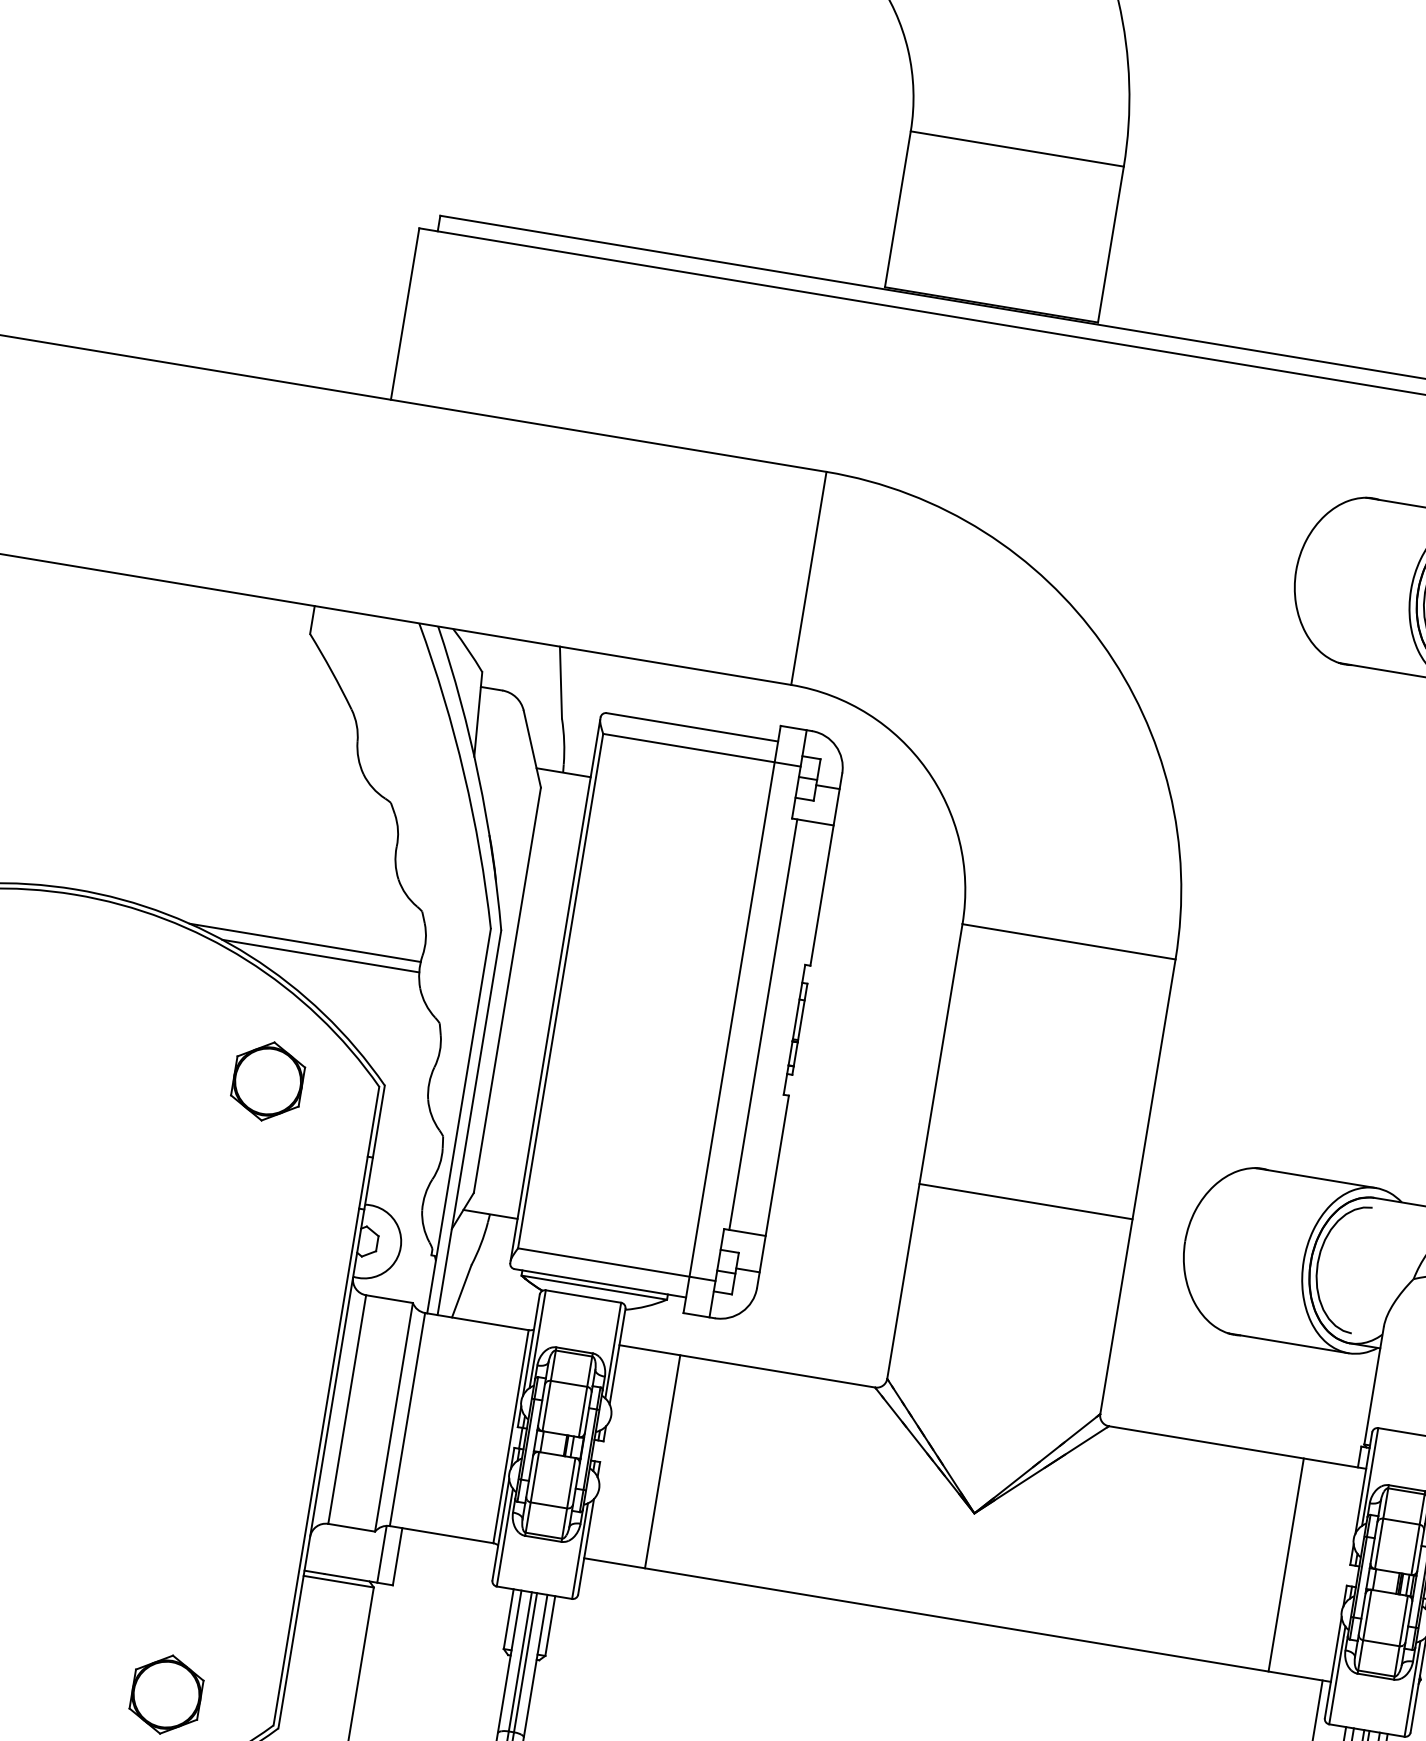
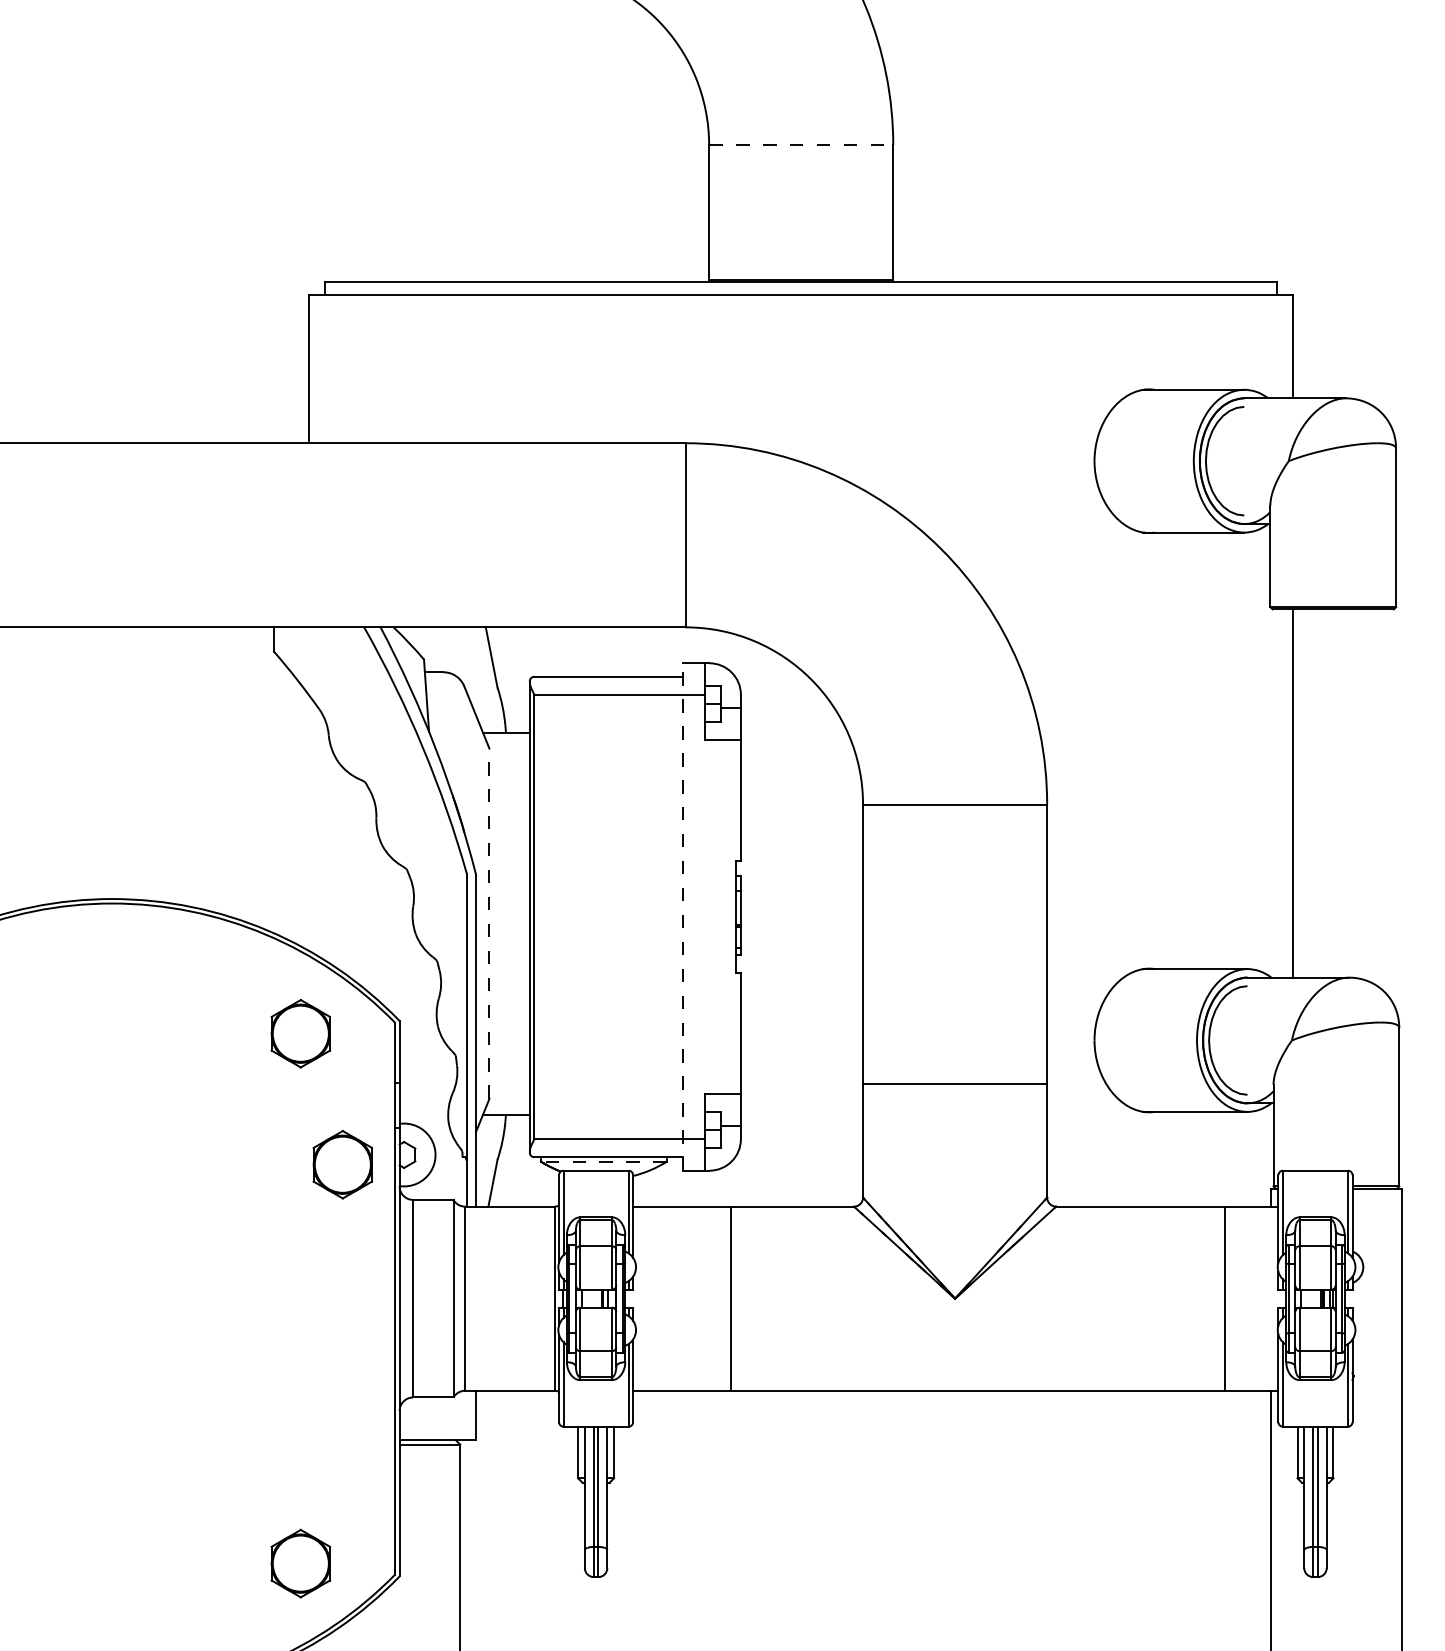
line: (1017, 149) -> (801, 145), solid -> dashed
line: (304, 942) -> (312, 911), removed
line: (320, 955) -> (327, 920), removed
line: (507, 990) -> (489, 923), solid -> dashed
line: (731, 1020) -> (682, 917), solid -> dashed
line: (763, 1024) -> (709, 916), removed
line: (1026, 1201) -> (955, 1084), moved
part: (291, 1240) -> (342, 1164), added
line: (593, 1287) -> (603, 1161), solid -> dashed
line: (662, 1461) -> (730, 1298), moved
line: (382, 1554) -> (462, 1415), removed

